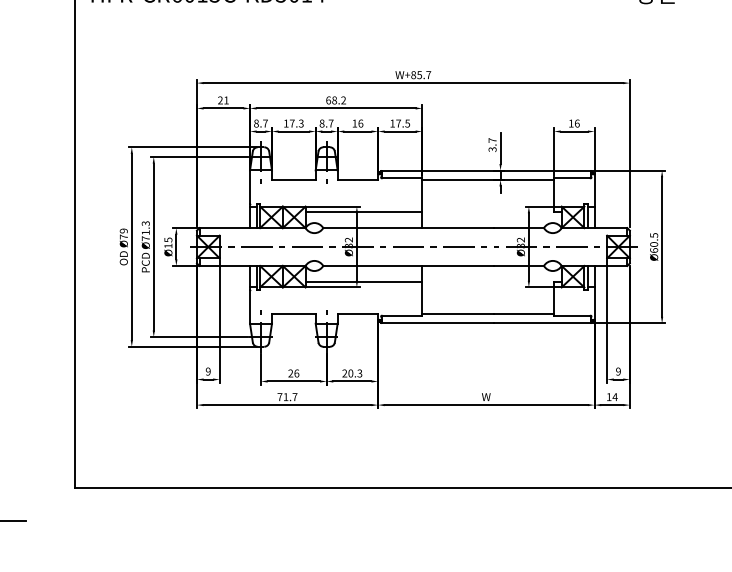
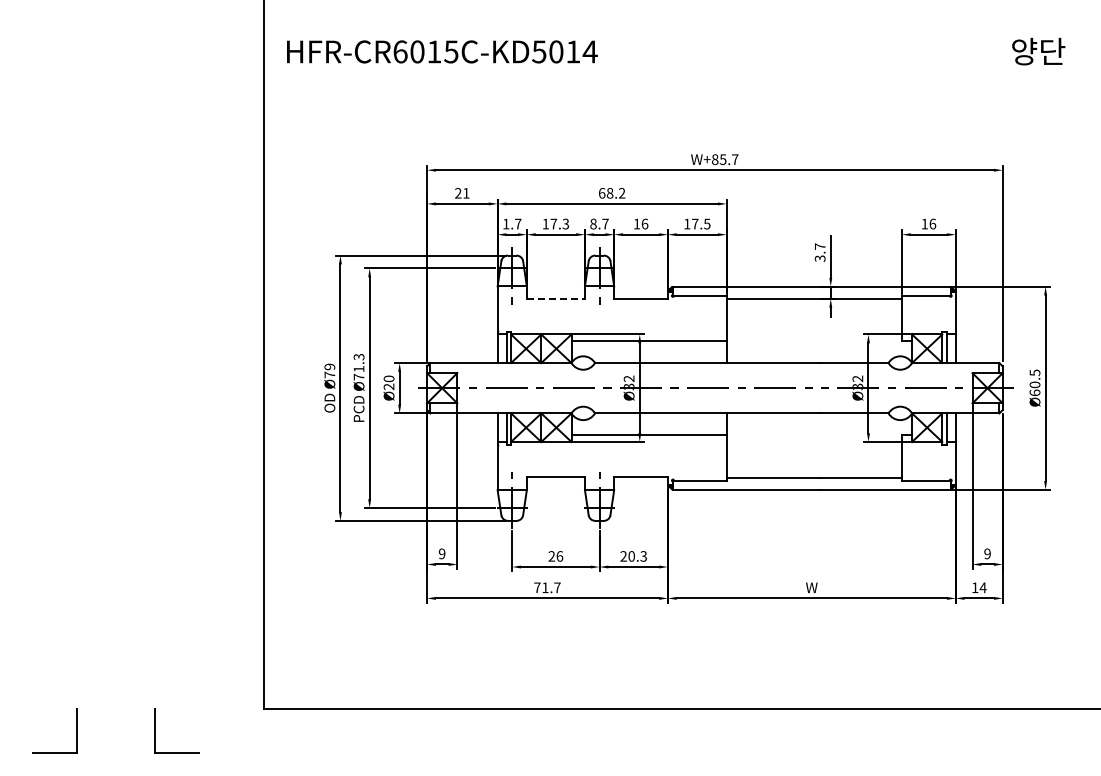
text: (256, 123) -> (506, 223), 8.7 -> 1.7
line: (294, 180) -> (556, 299), solid -> dashed
text: (167, 242) -> (388, 382), Ø15 -> Ø20

